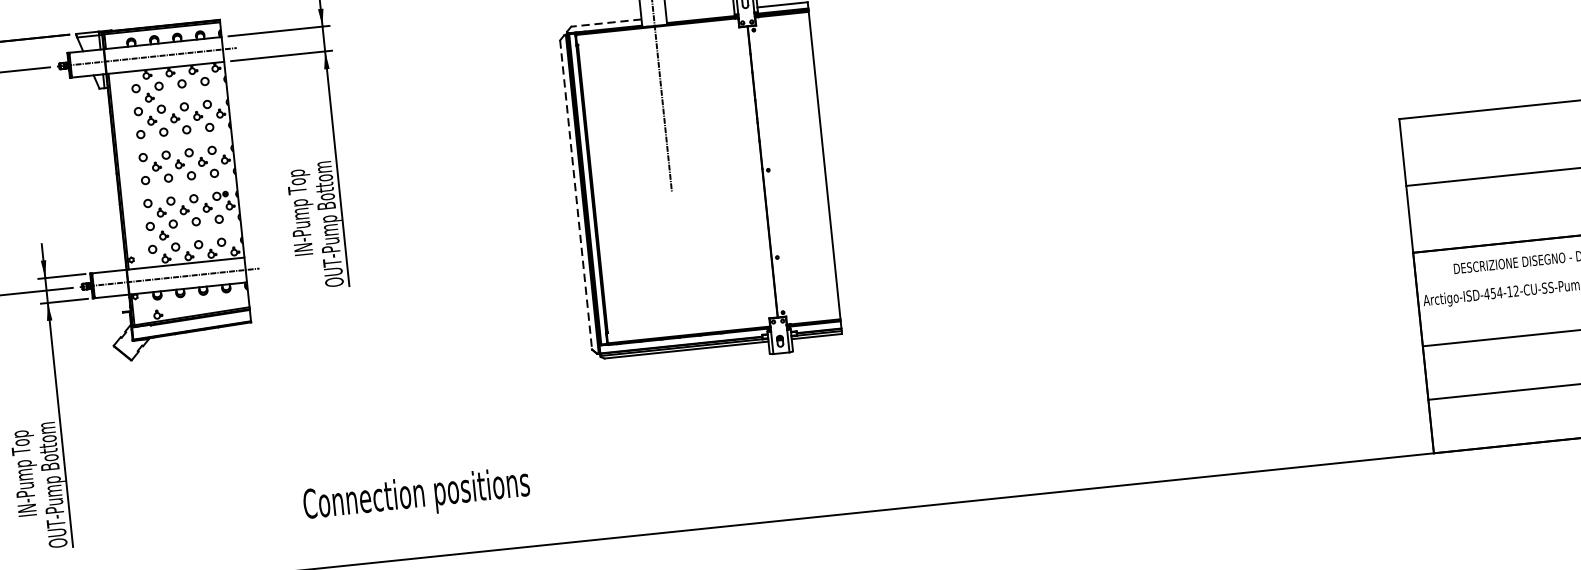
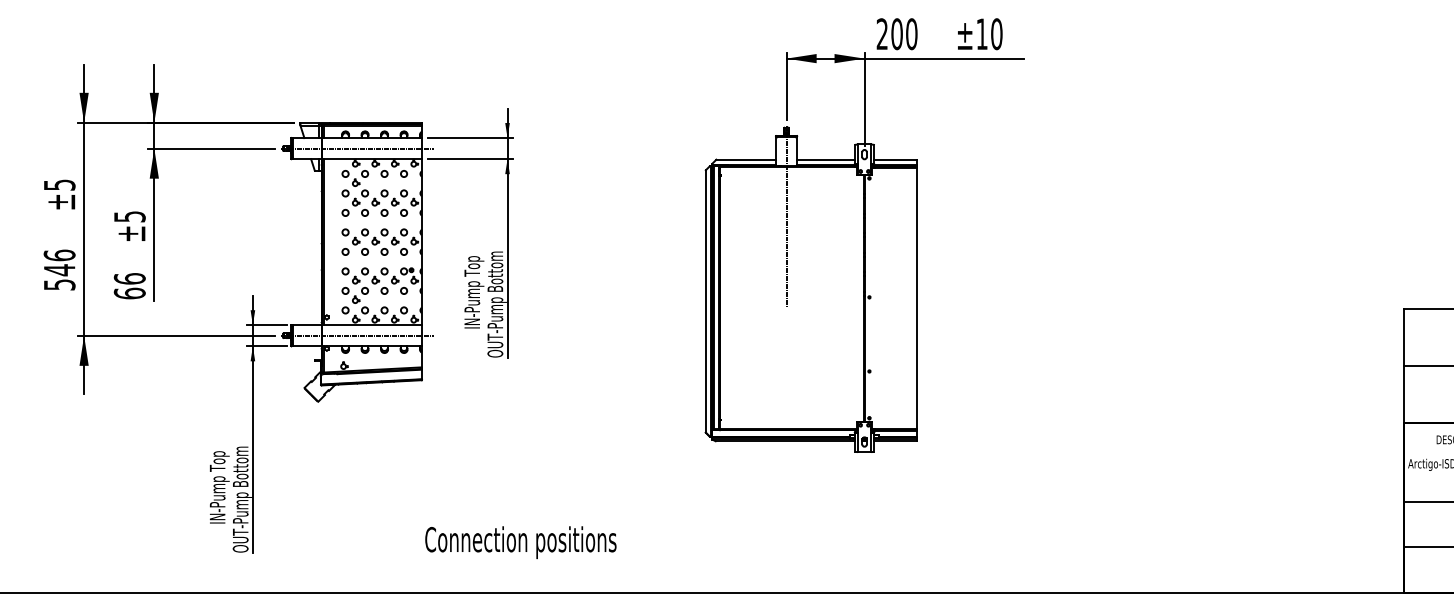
line: (699, 13) -> (825, 159), added
line: (606, 22) -> (746, 159), dashed -> solid
line: (575, 195) -> (705, 301), dashed -> solid
text: (416, 496) -> (520, 542), moved

